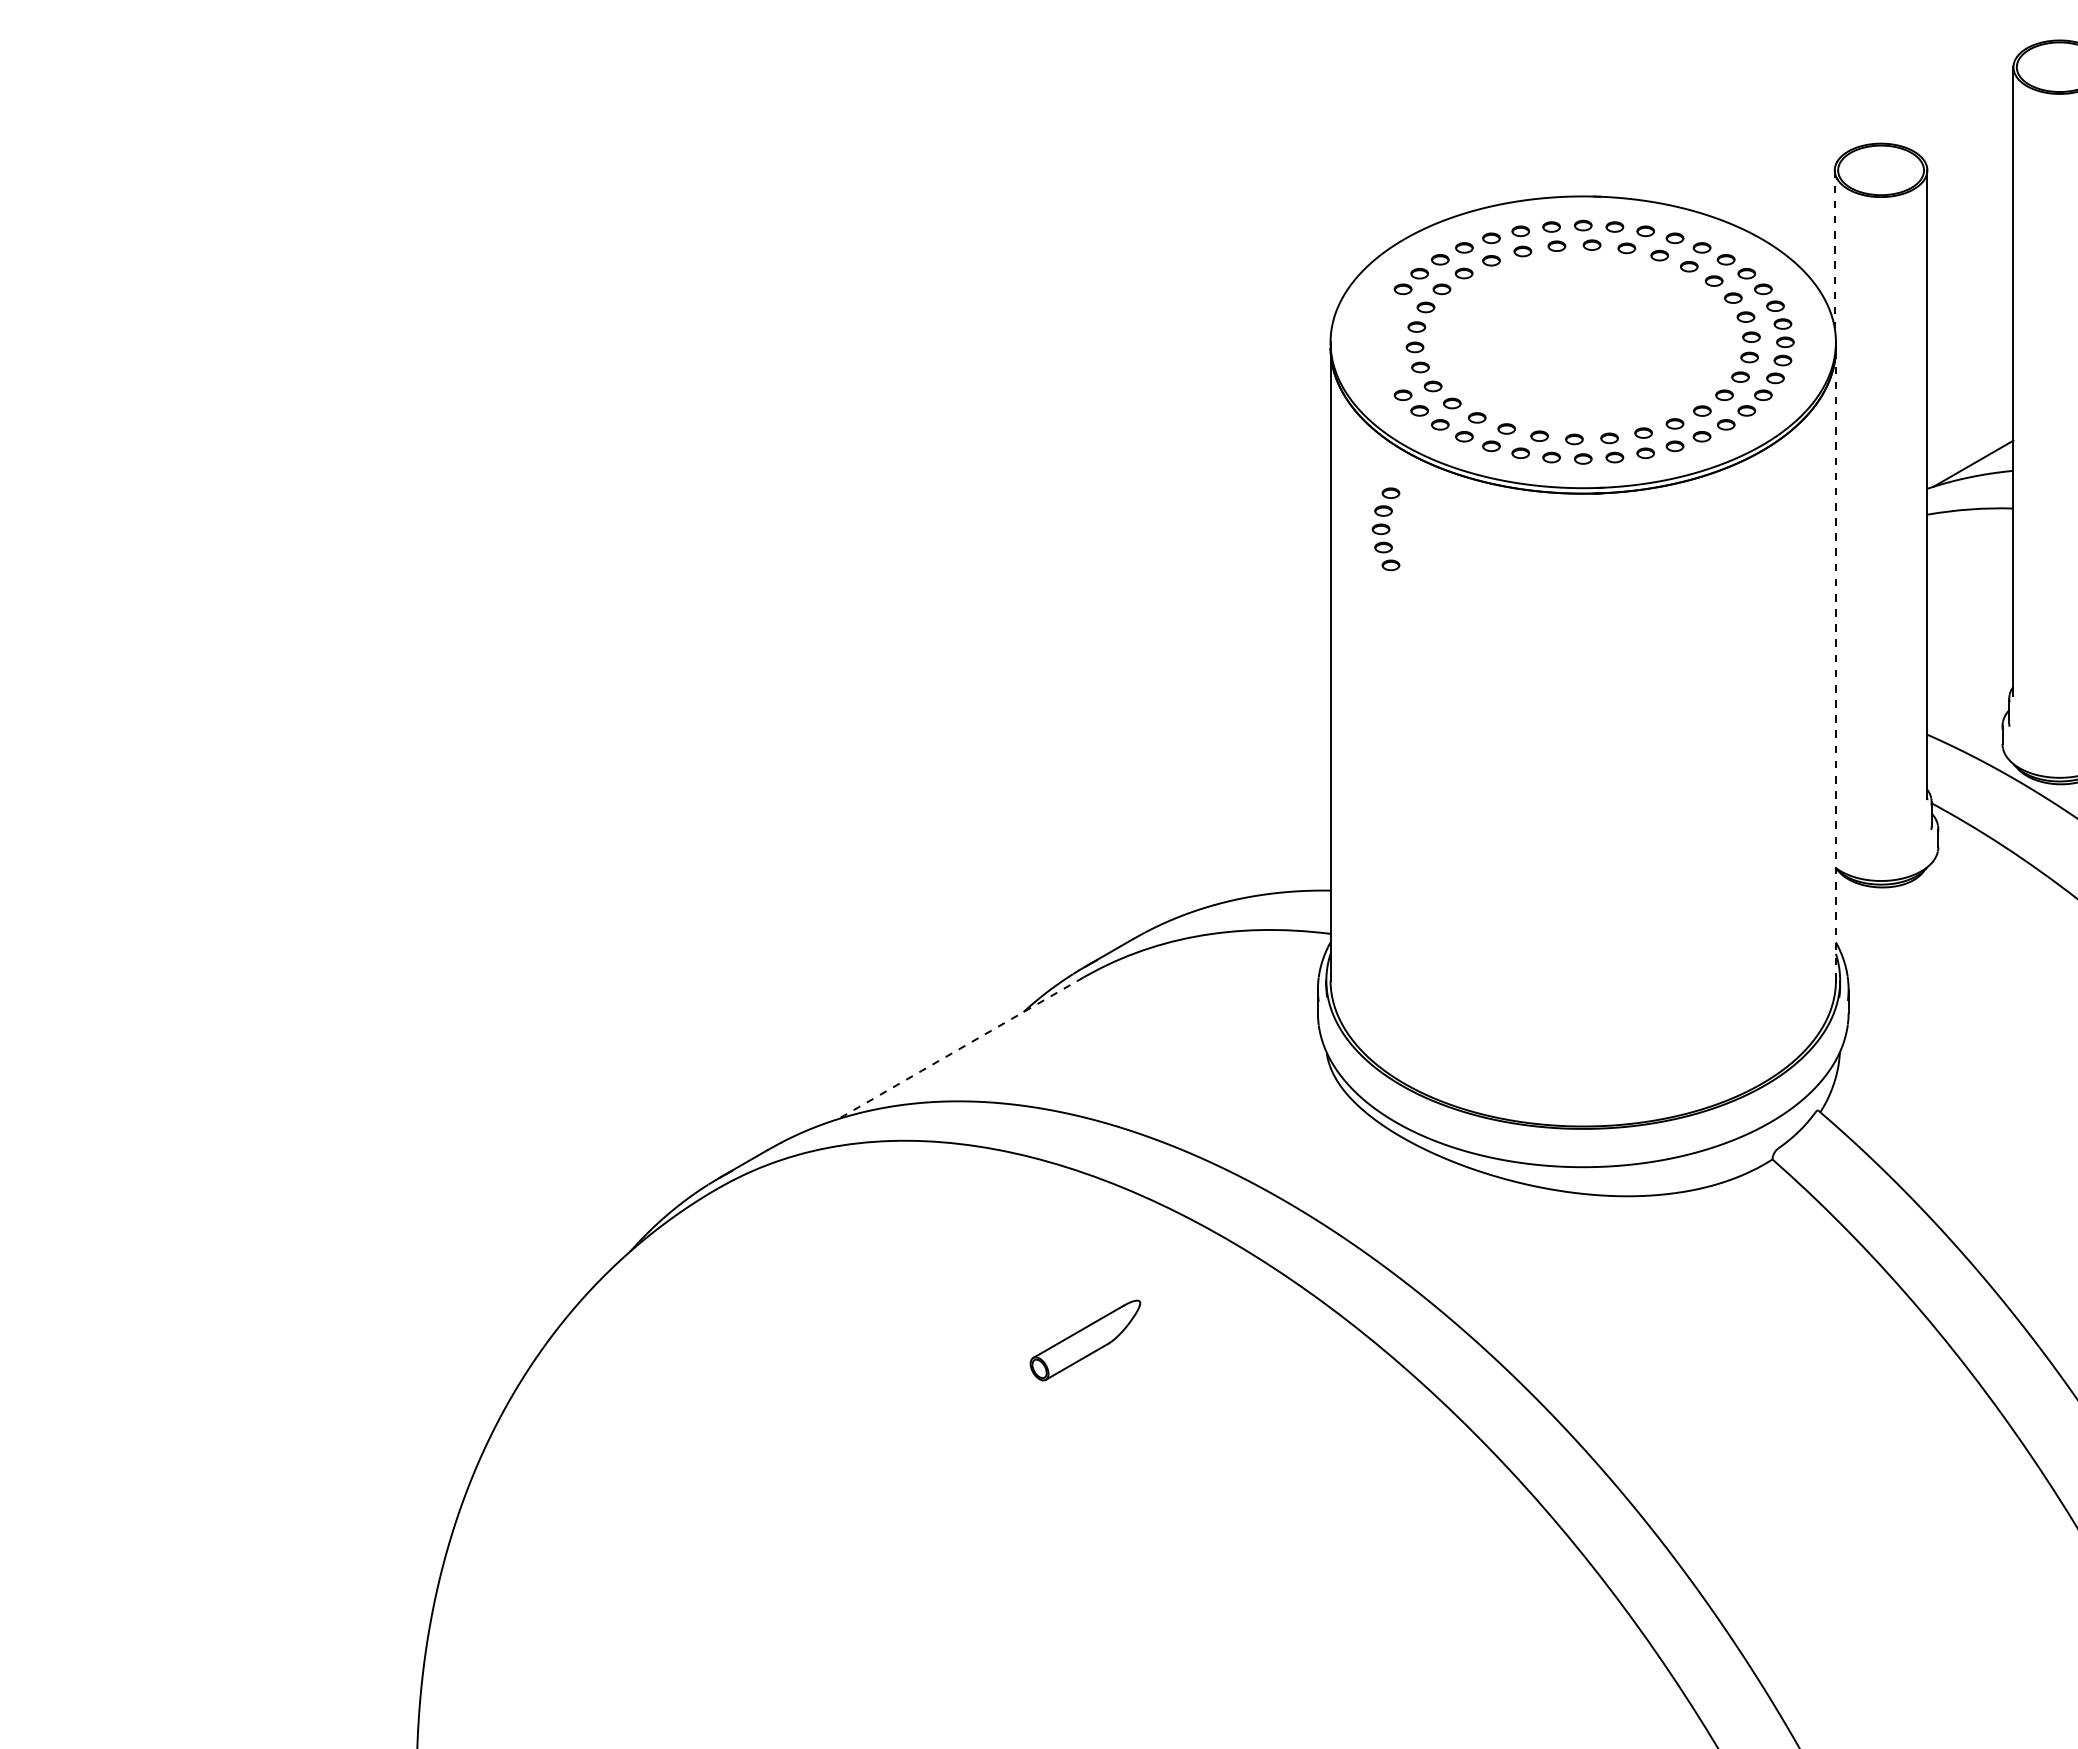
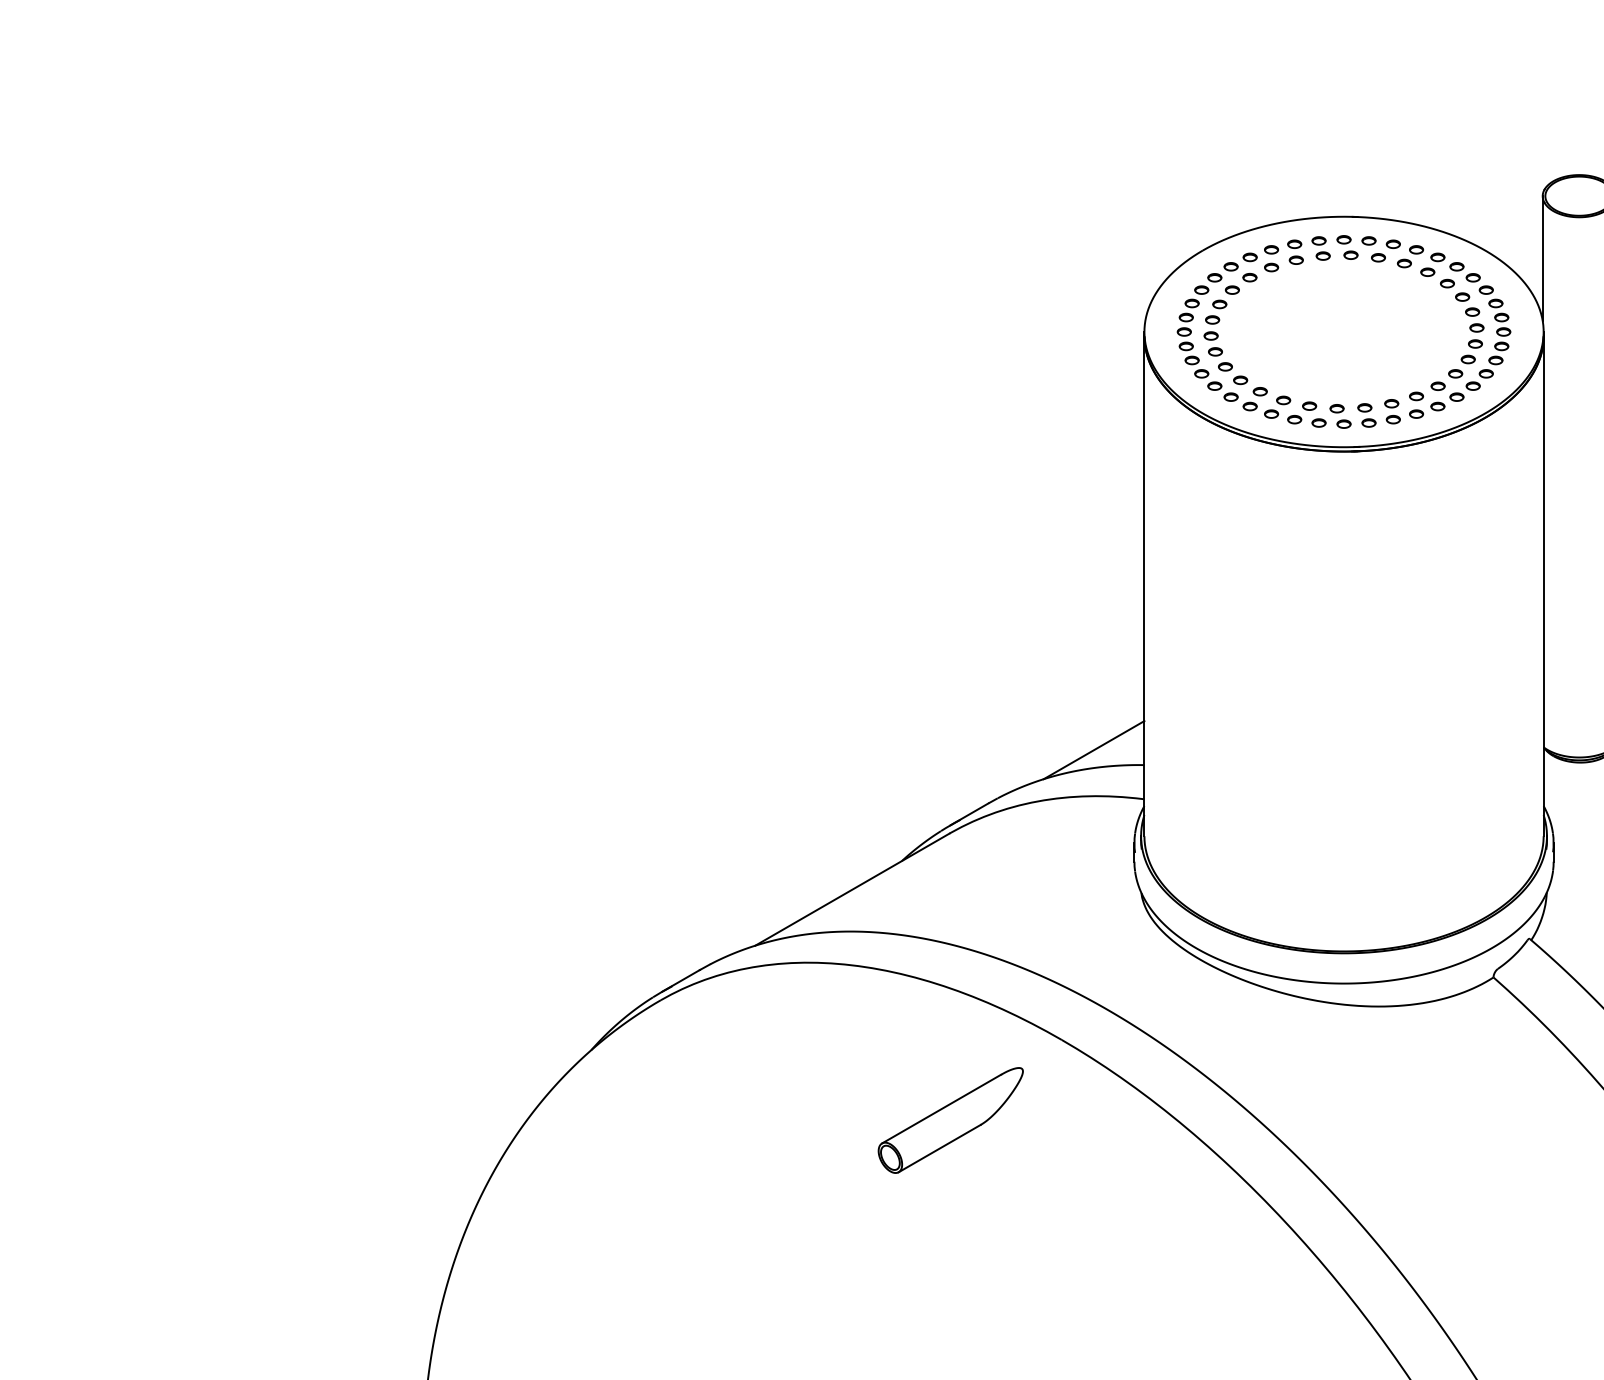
line: (1834, 249) -> (1542, 258), dashed -> solid
part: (1385, 529) -> (1187, 332), moved
line: (1835, 663) -> (1543, 585), dashed -> solid
line: (1266, 871) -> (1093, 750), added
line: (960, 1048) -> (852, 889), dashed -> solid
part: (1085, 1340) -> (950, 1120), size x1.67

